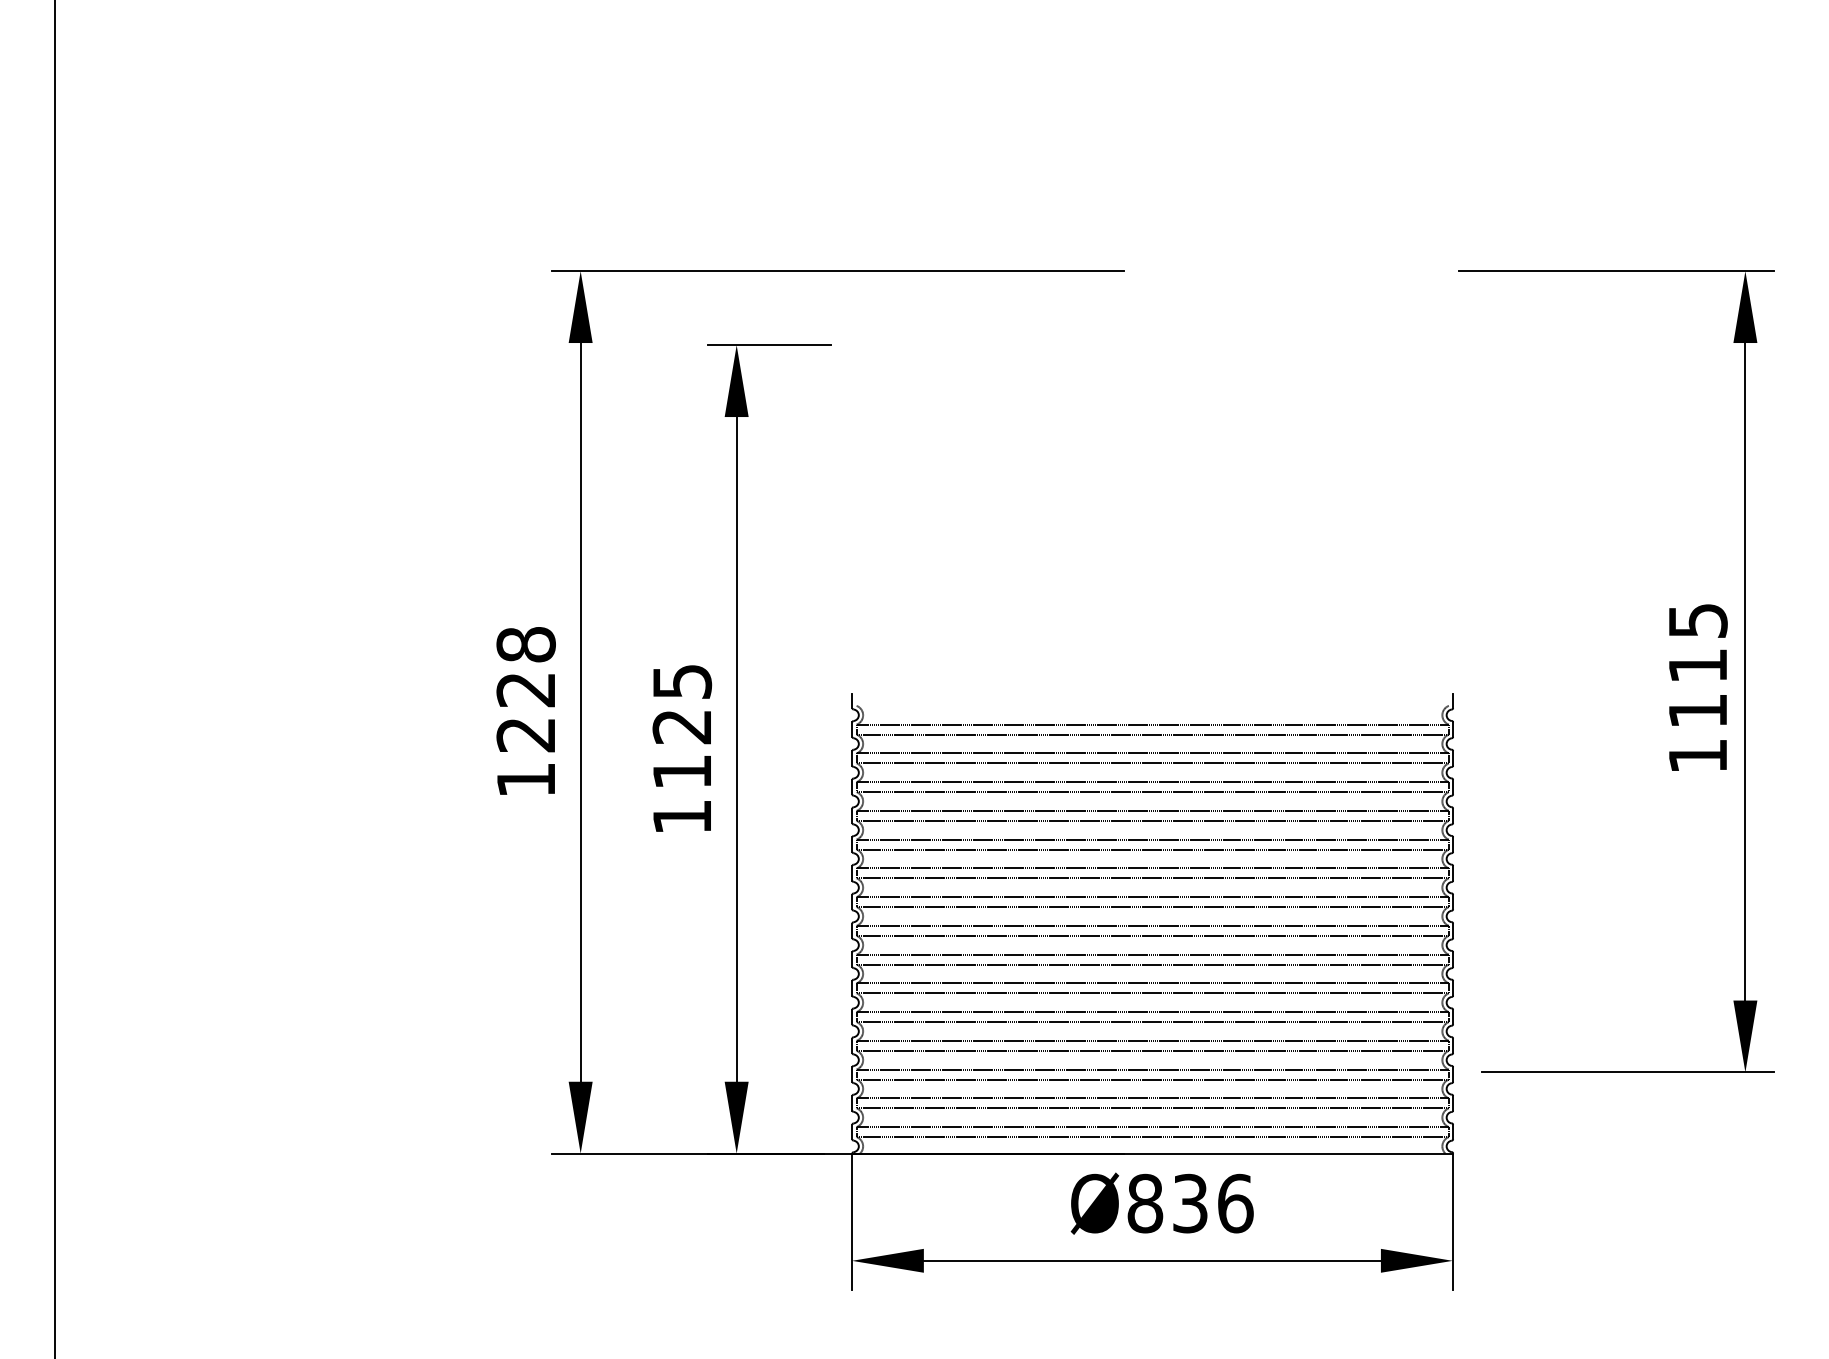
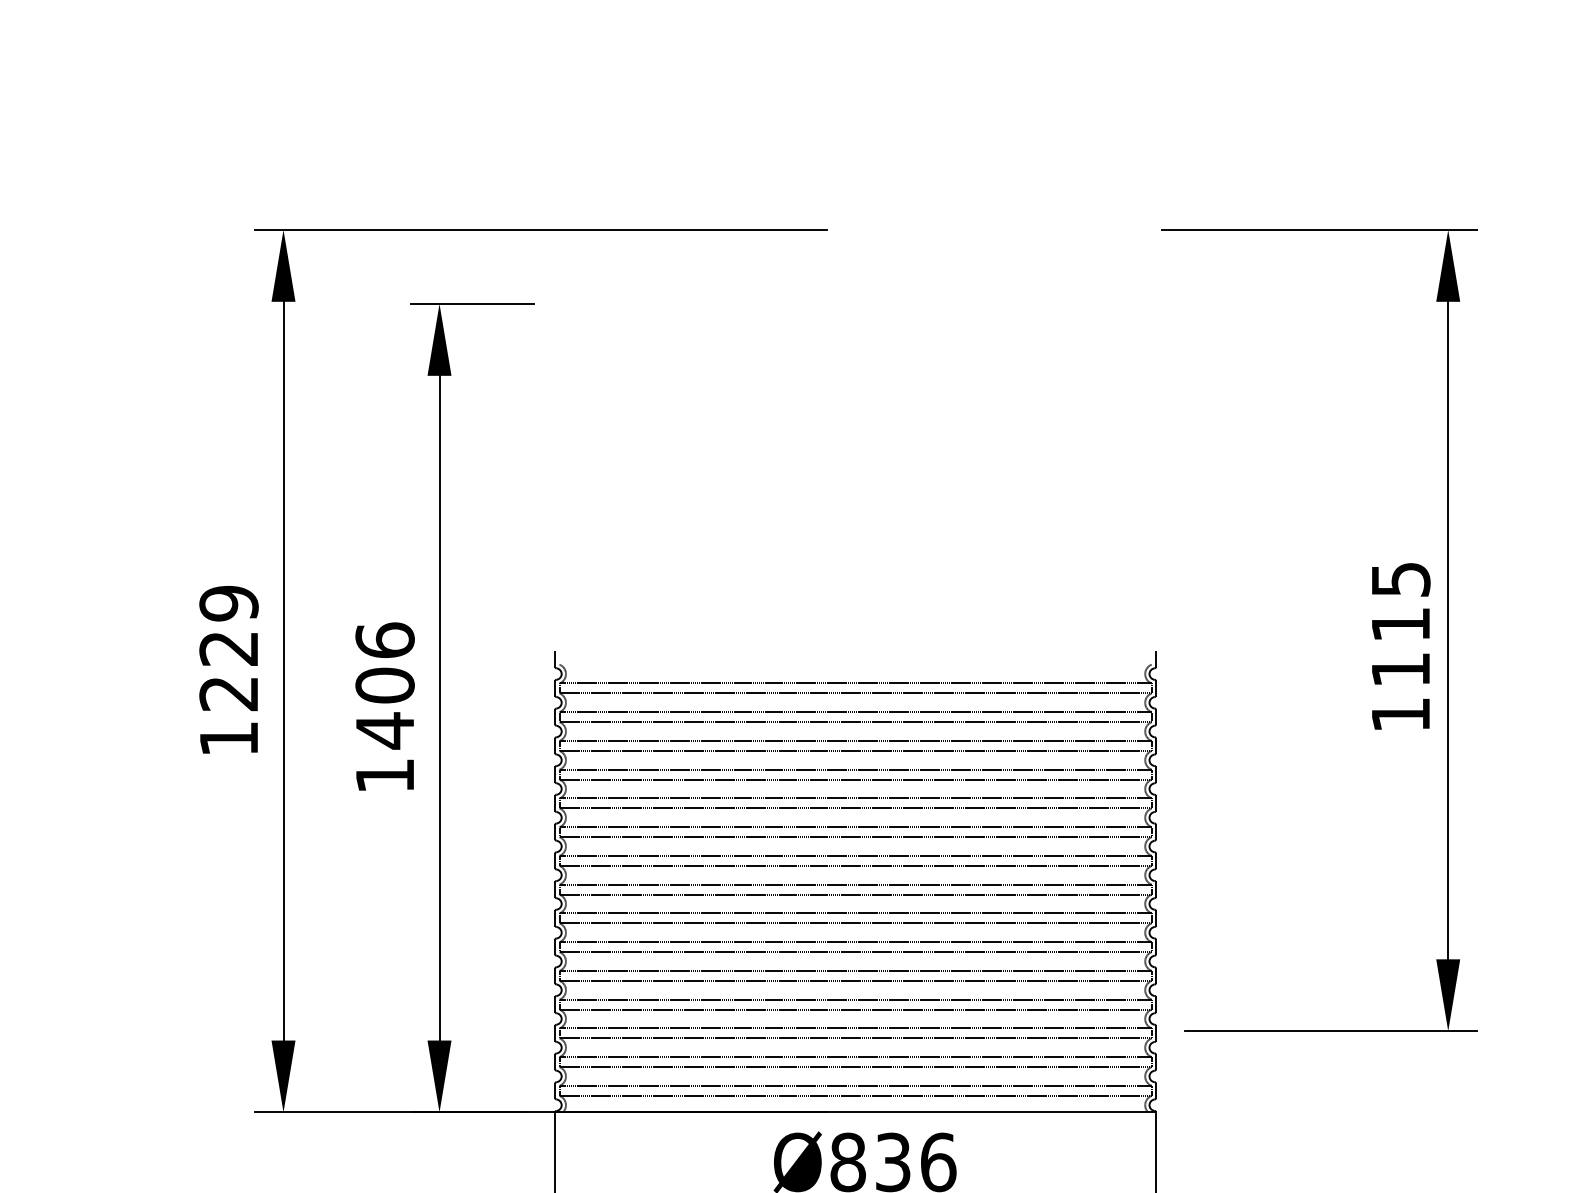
text: (525, 644) -> (228, 603), 1228 -> 1229
text: (682, 726) -> (385, 685), 1125 -> 1406

